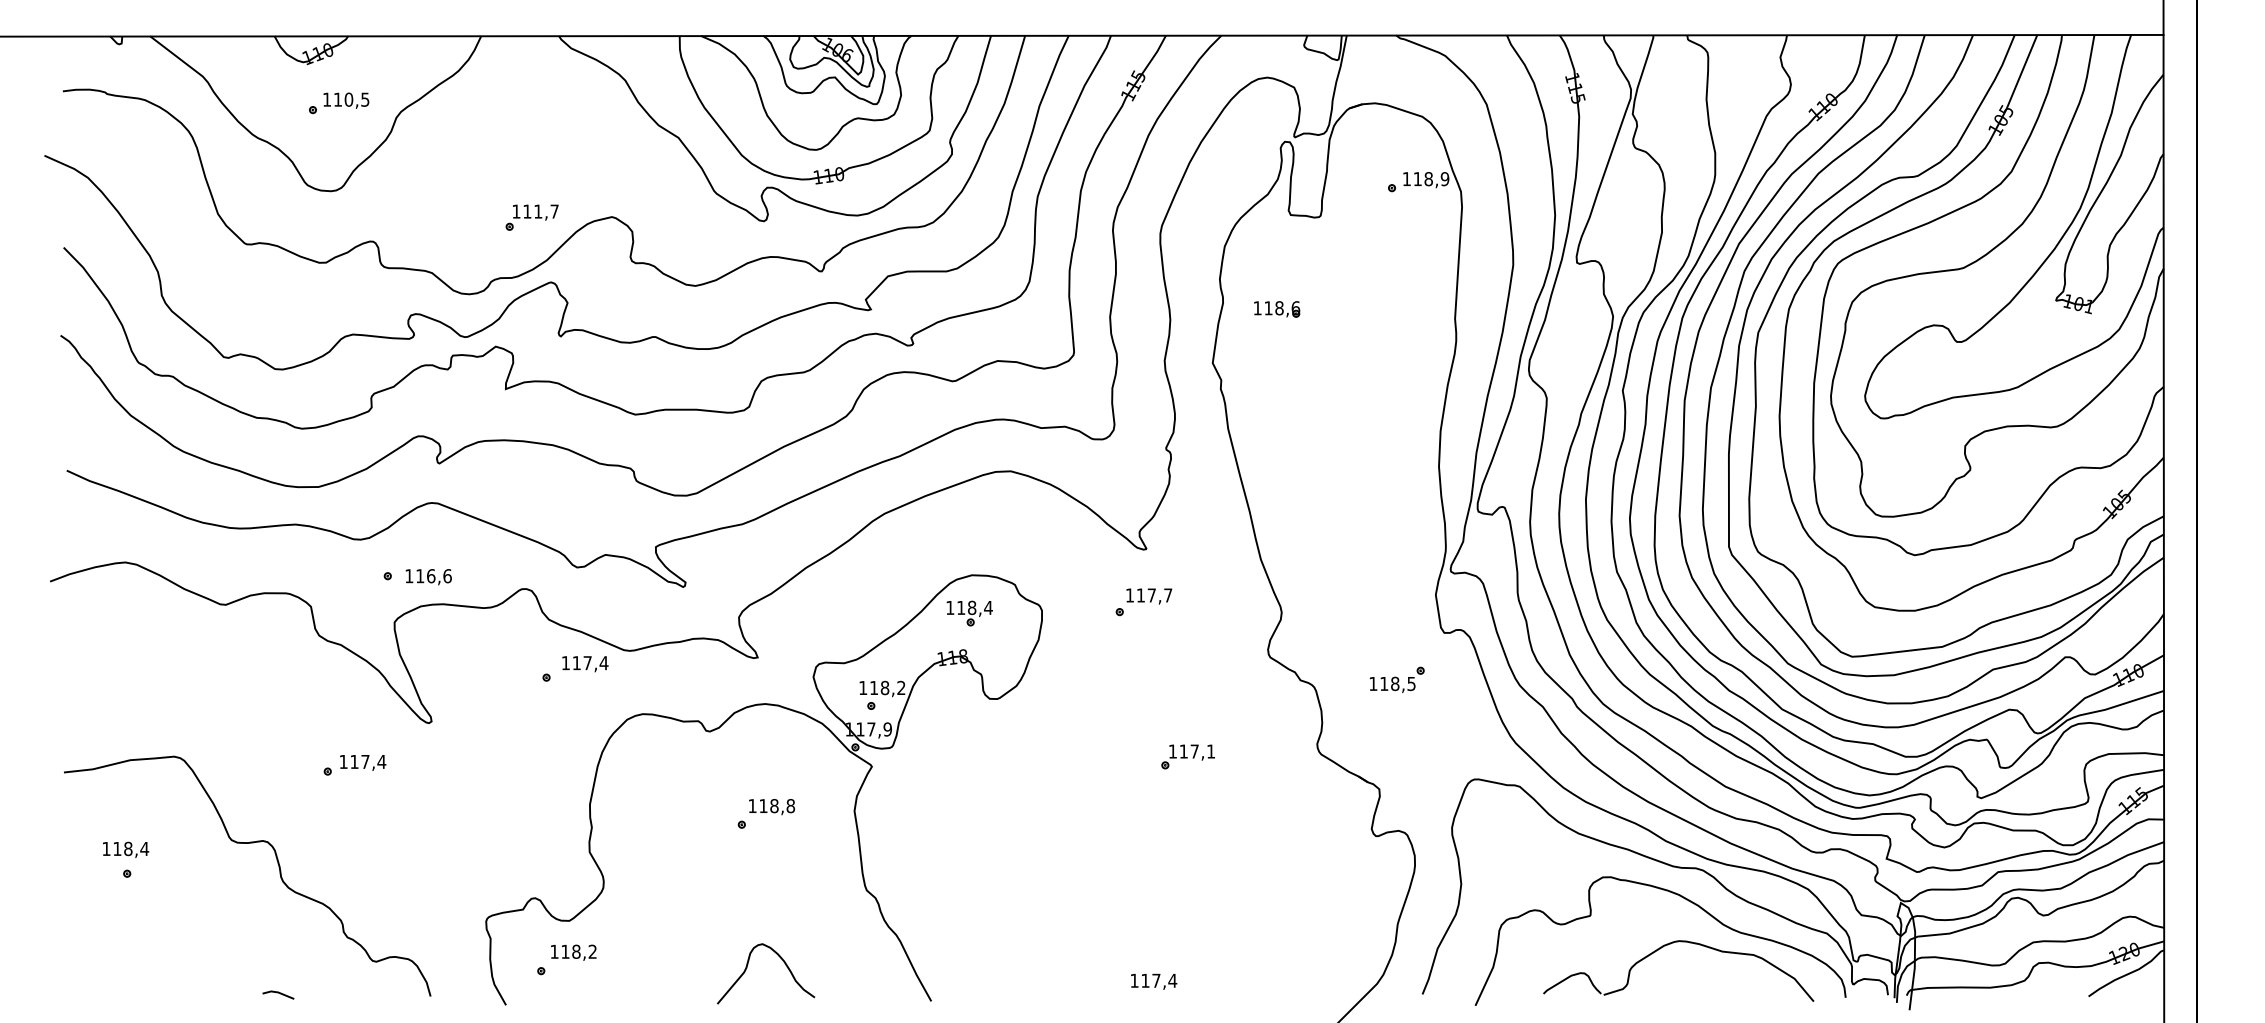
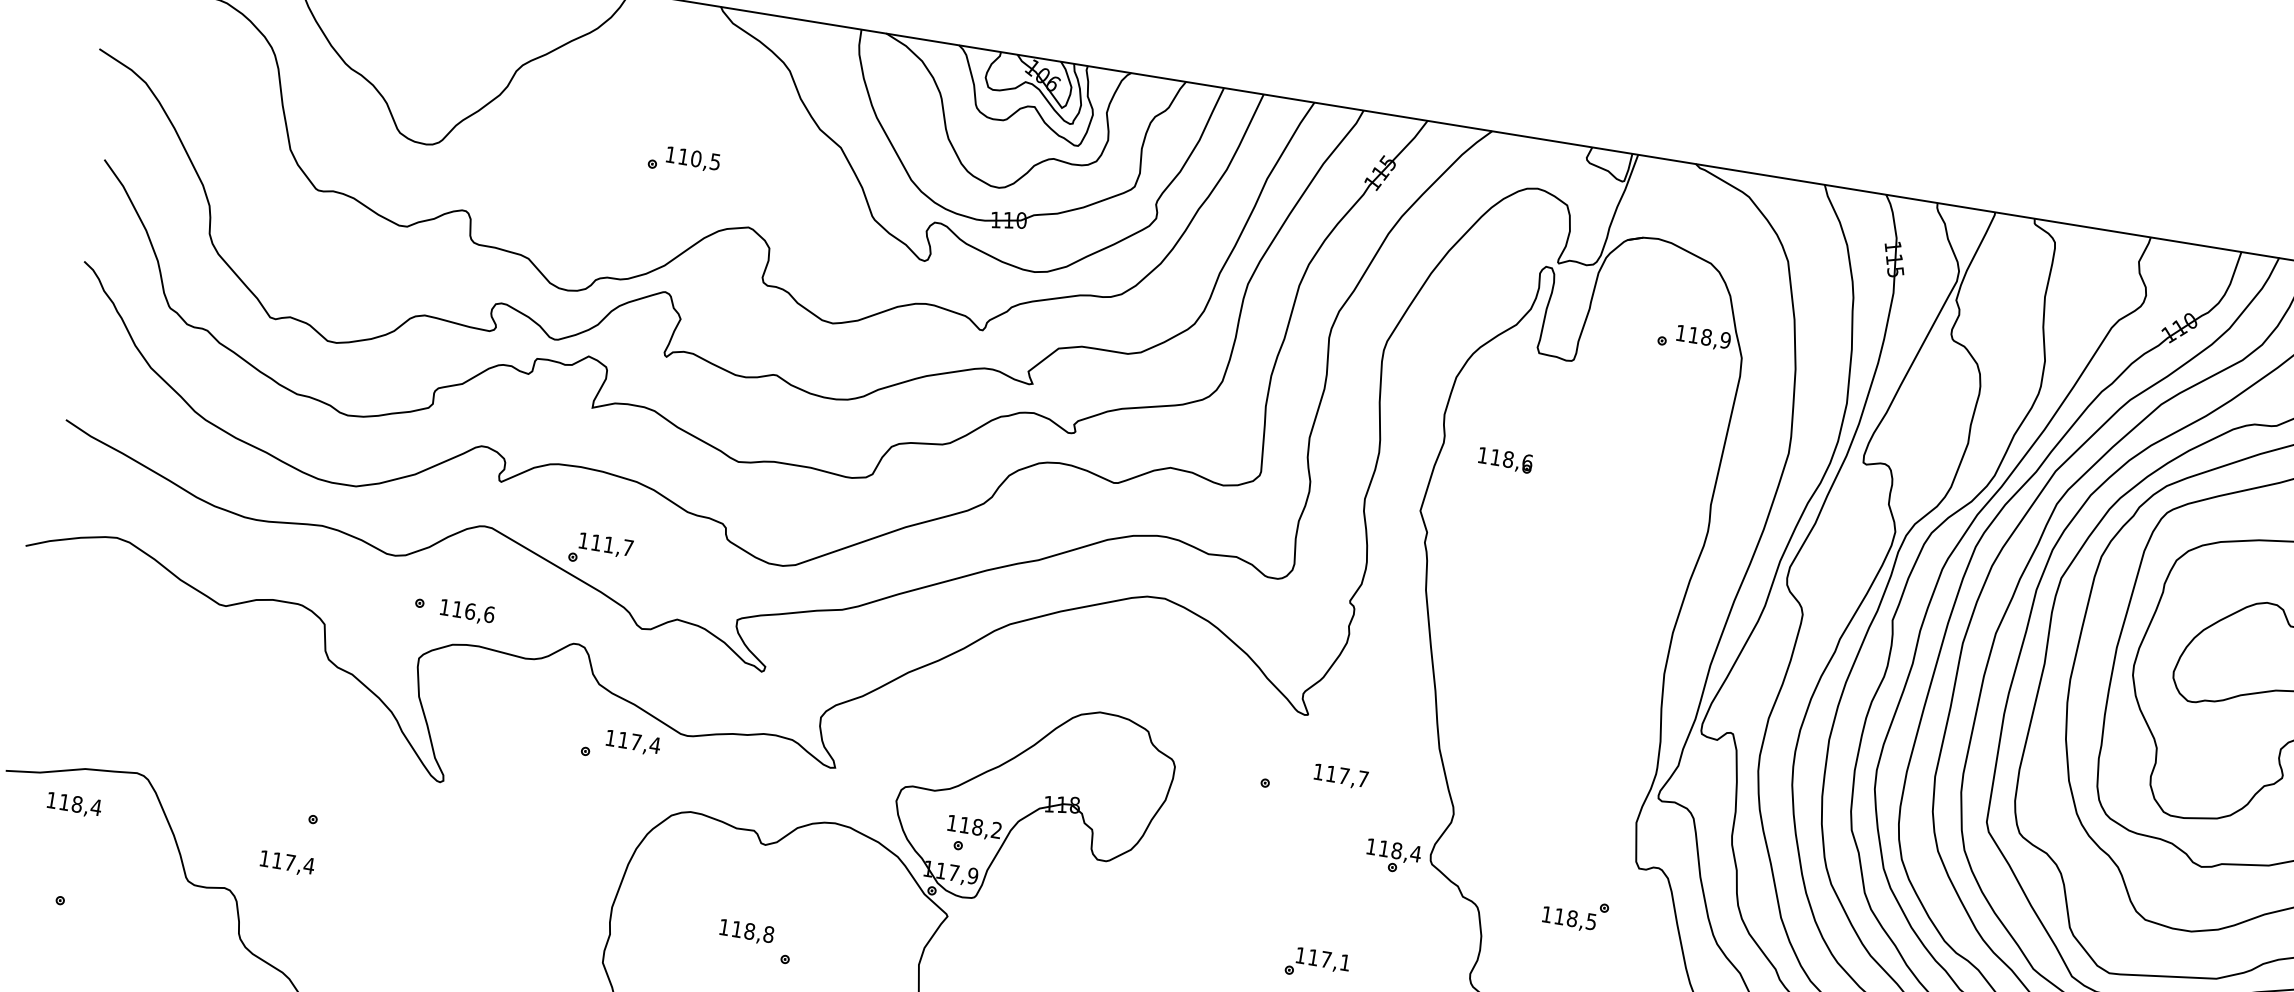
part: (339, 103) -> (684, 161), moved
part: (531, 217) -> (600, 550), moved
text: (1149, 596) -> (1341, 776), moved
part: (969, 613) -> (1392, 856), moved
text: (363, 762) -> (287, 863), moved
text: (772, 807) -> (747, 932), moved
text: (126, 849) -> (75, 804), moved

